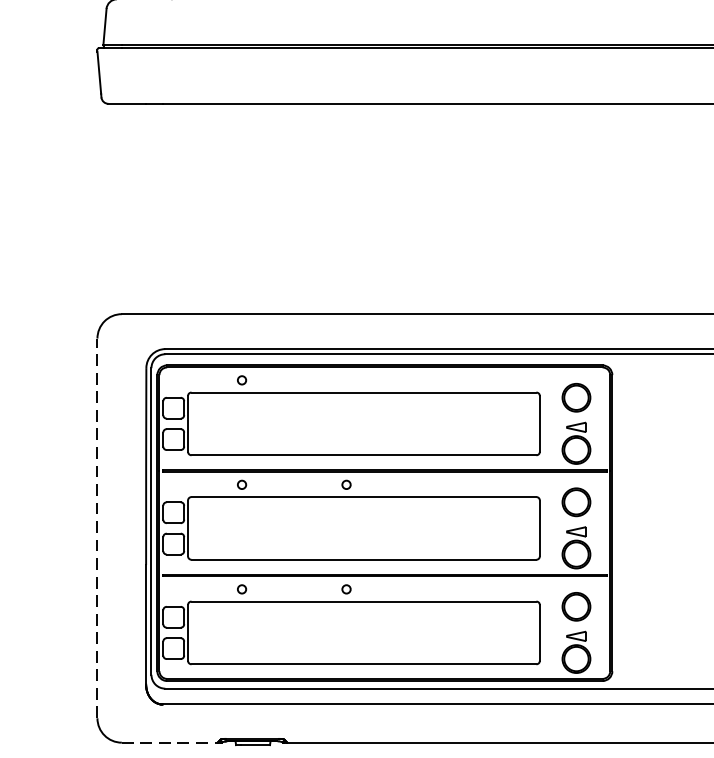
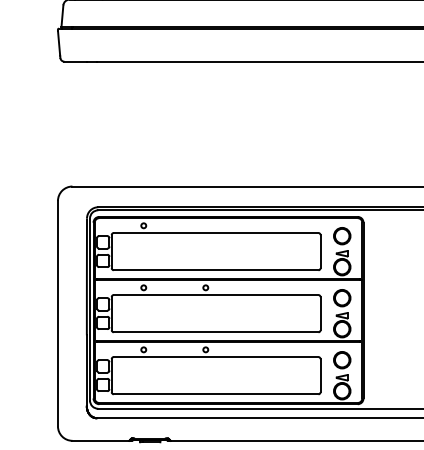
line: (96, 528) -> (57, 313), dashed -> solid
line: (170, 742) -> (101, 440), dashed -> solid

